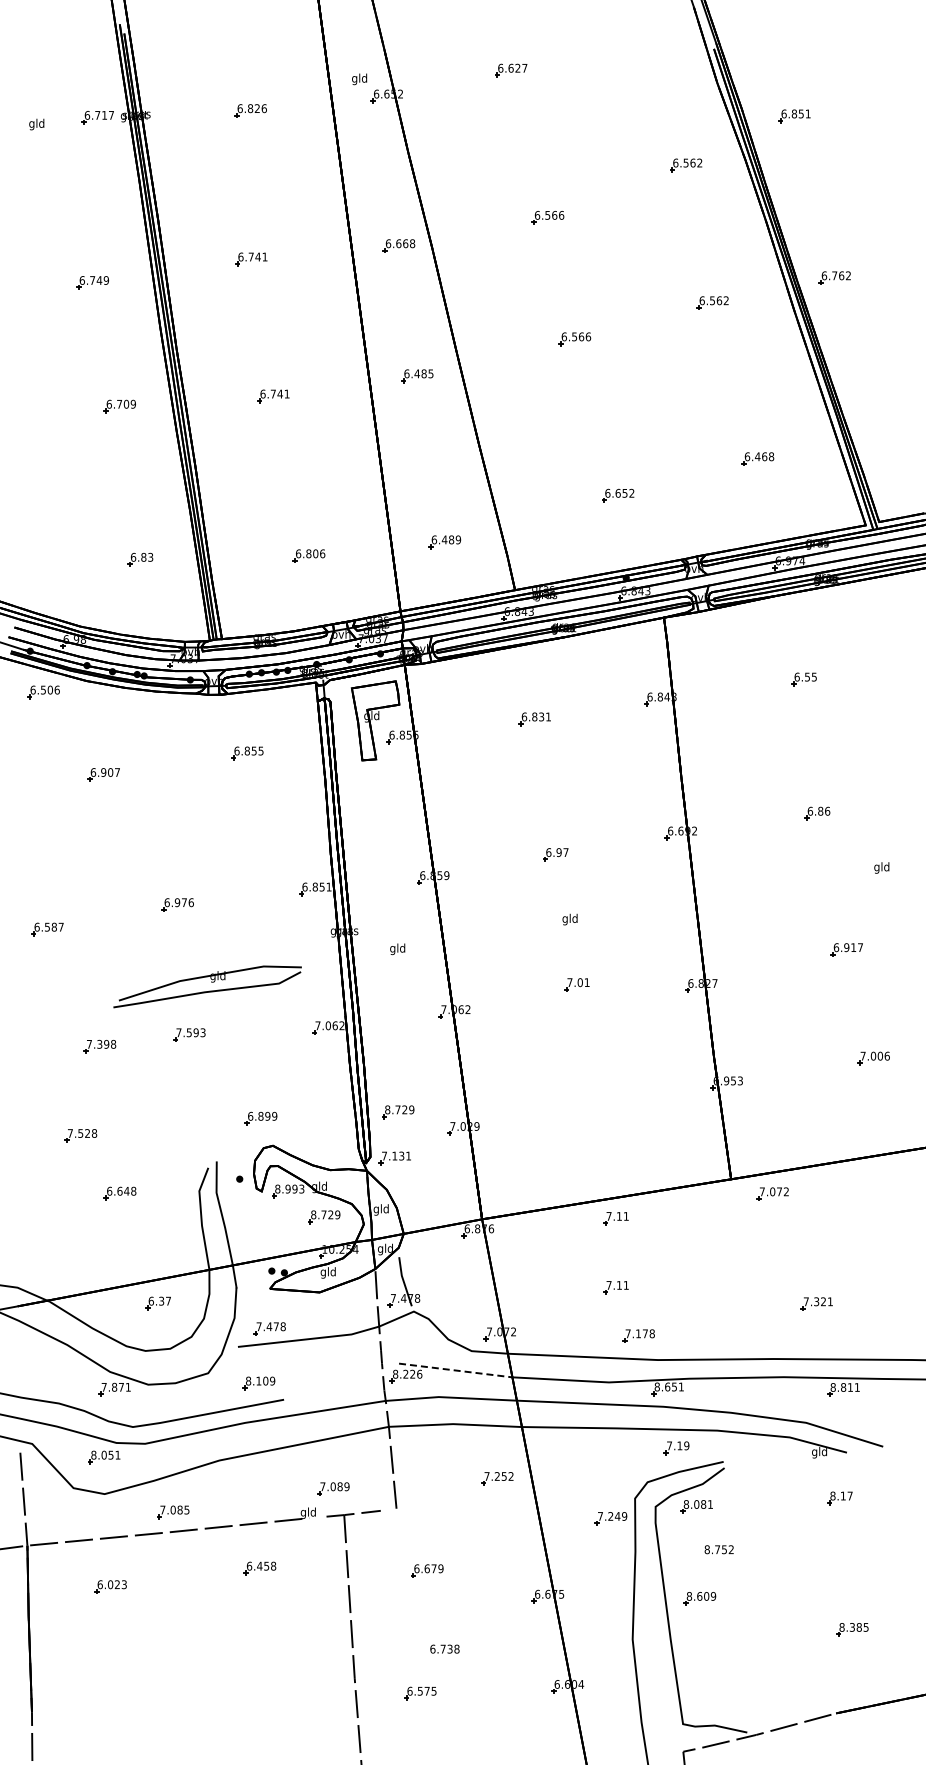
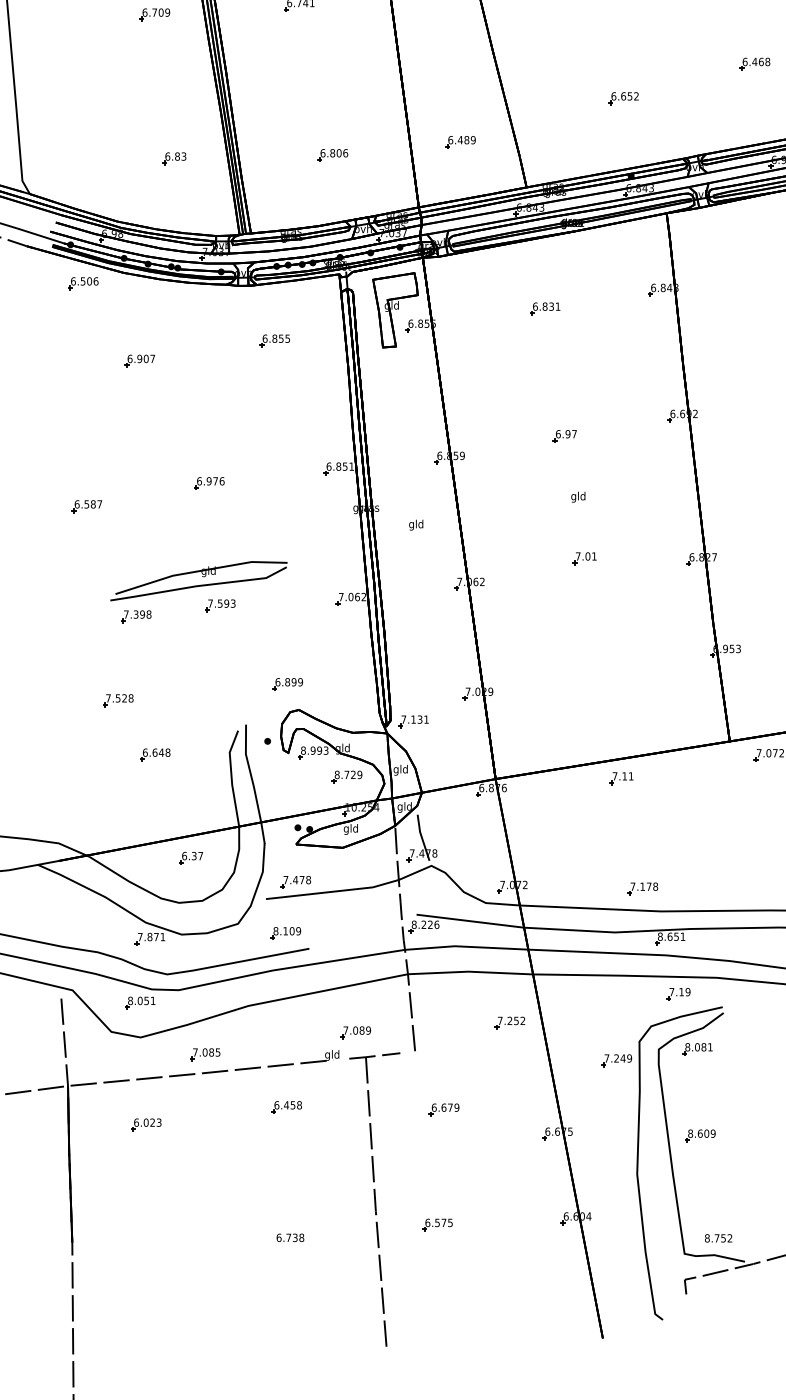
part: (207, 986) -> (198, 580), moved
part: (398, 1112) -> (416, 678), removed
part: (615, 1287) -> (621, 843), removed
line: (455, 1370) -> (470, 921), dashed -> solid
text: (718, 1549) -> (717, 1238), moved
text: (444, 1648) -> (290, 1237), moved

